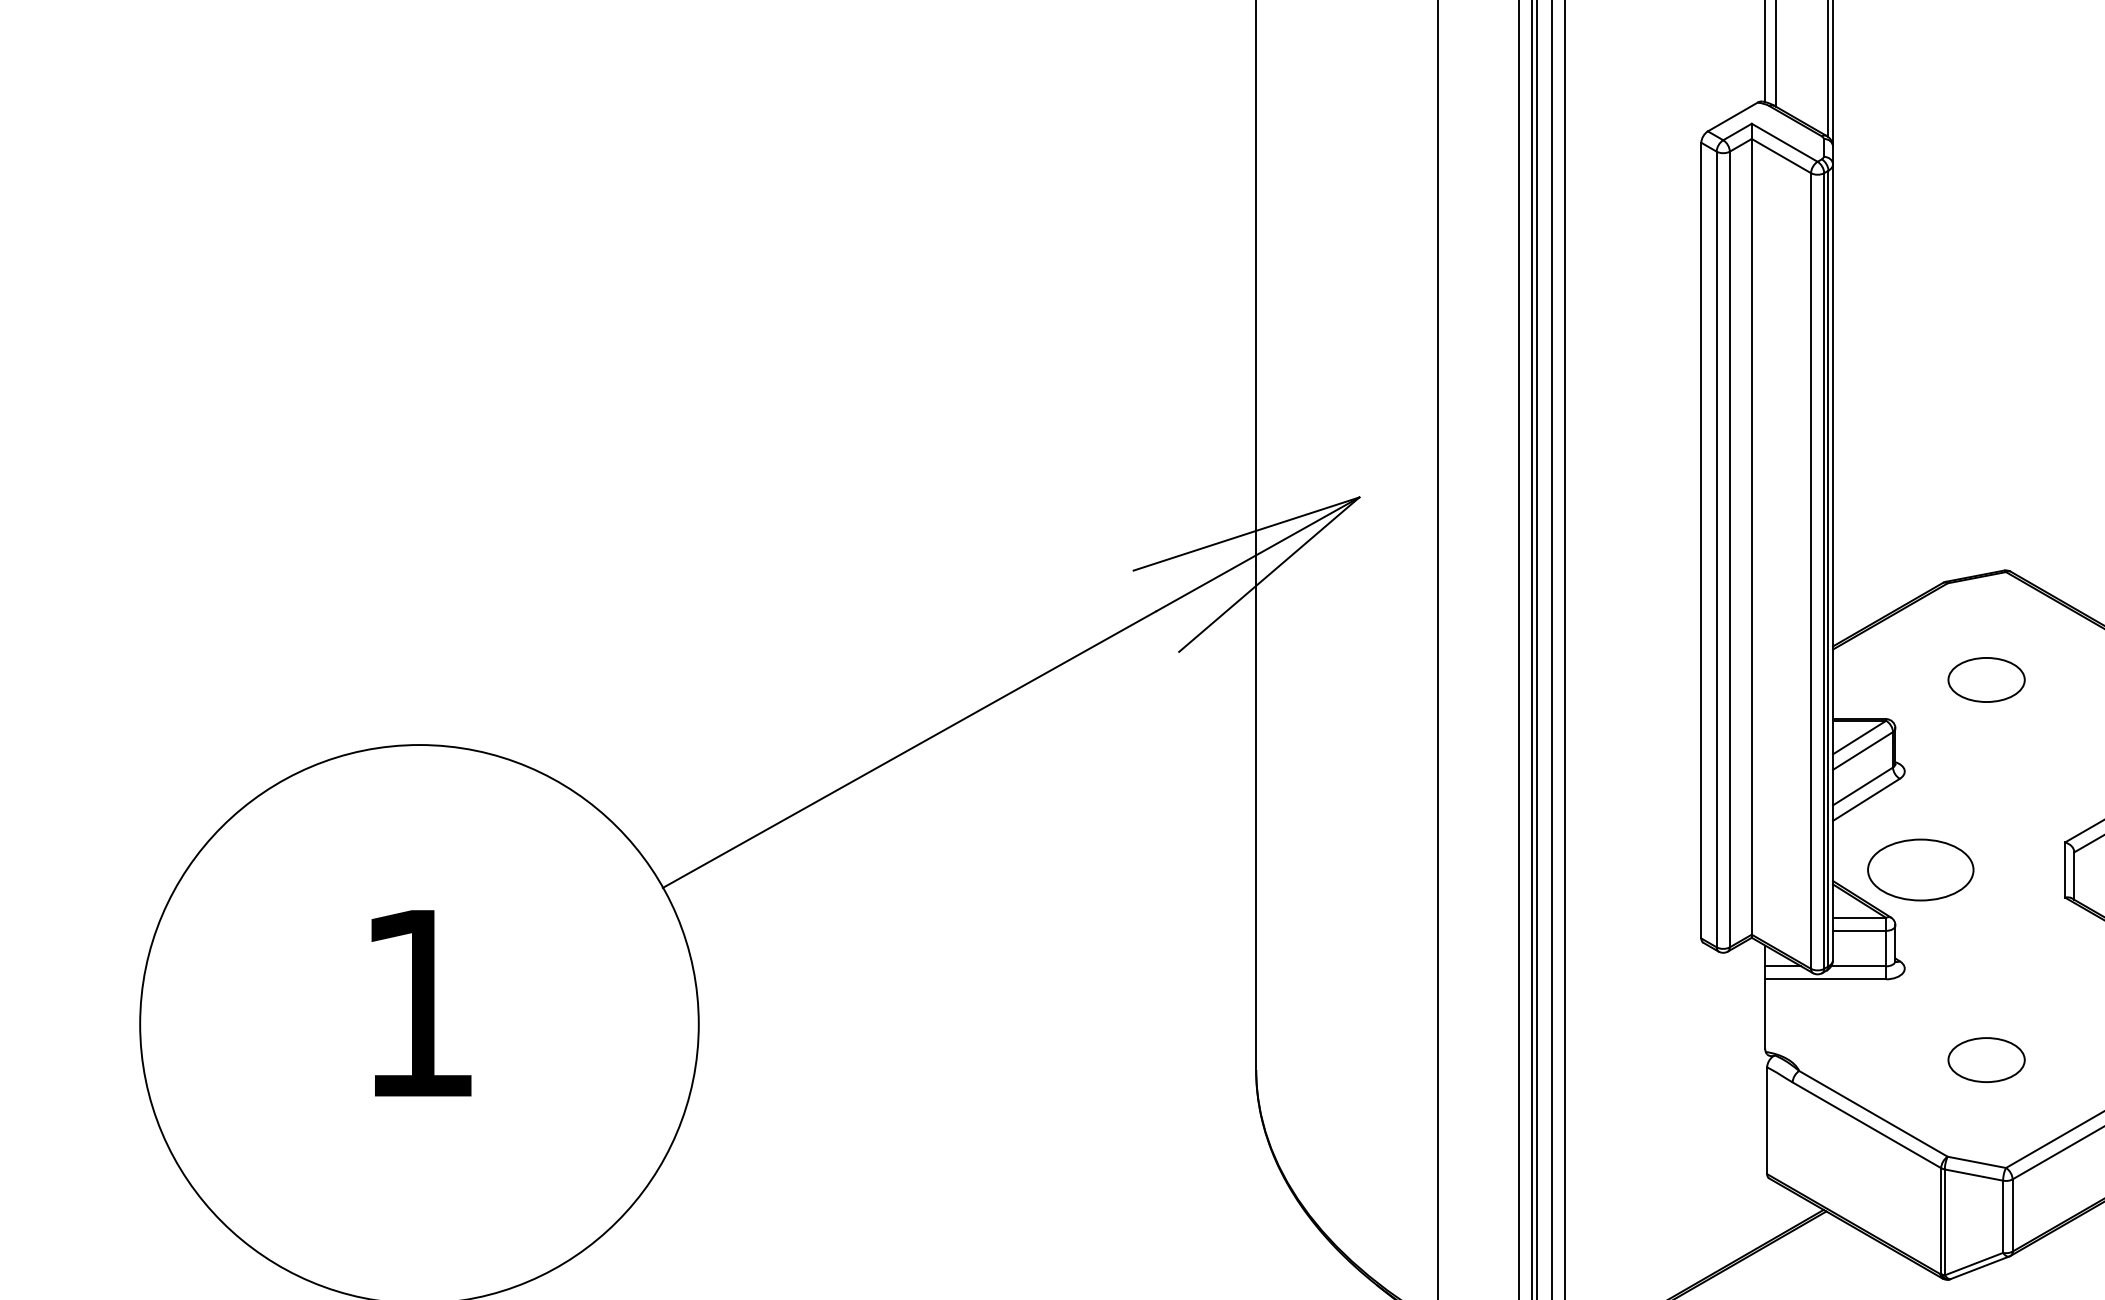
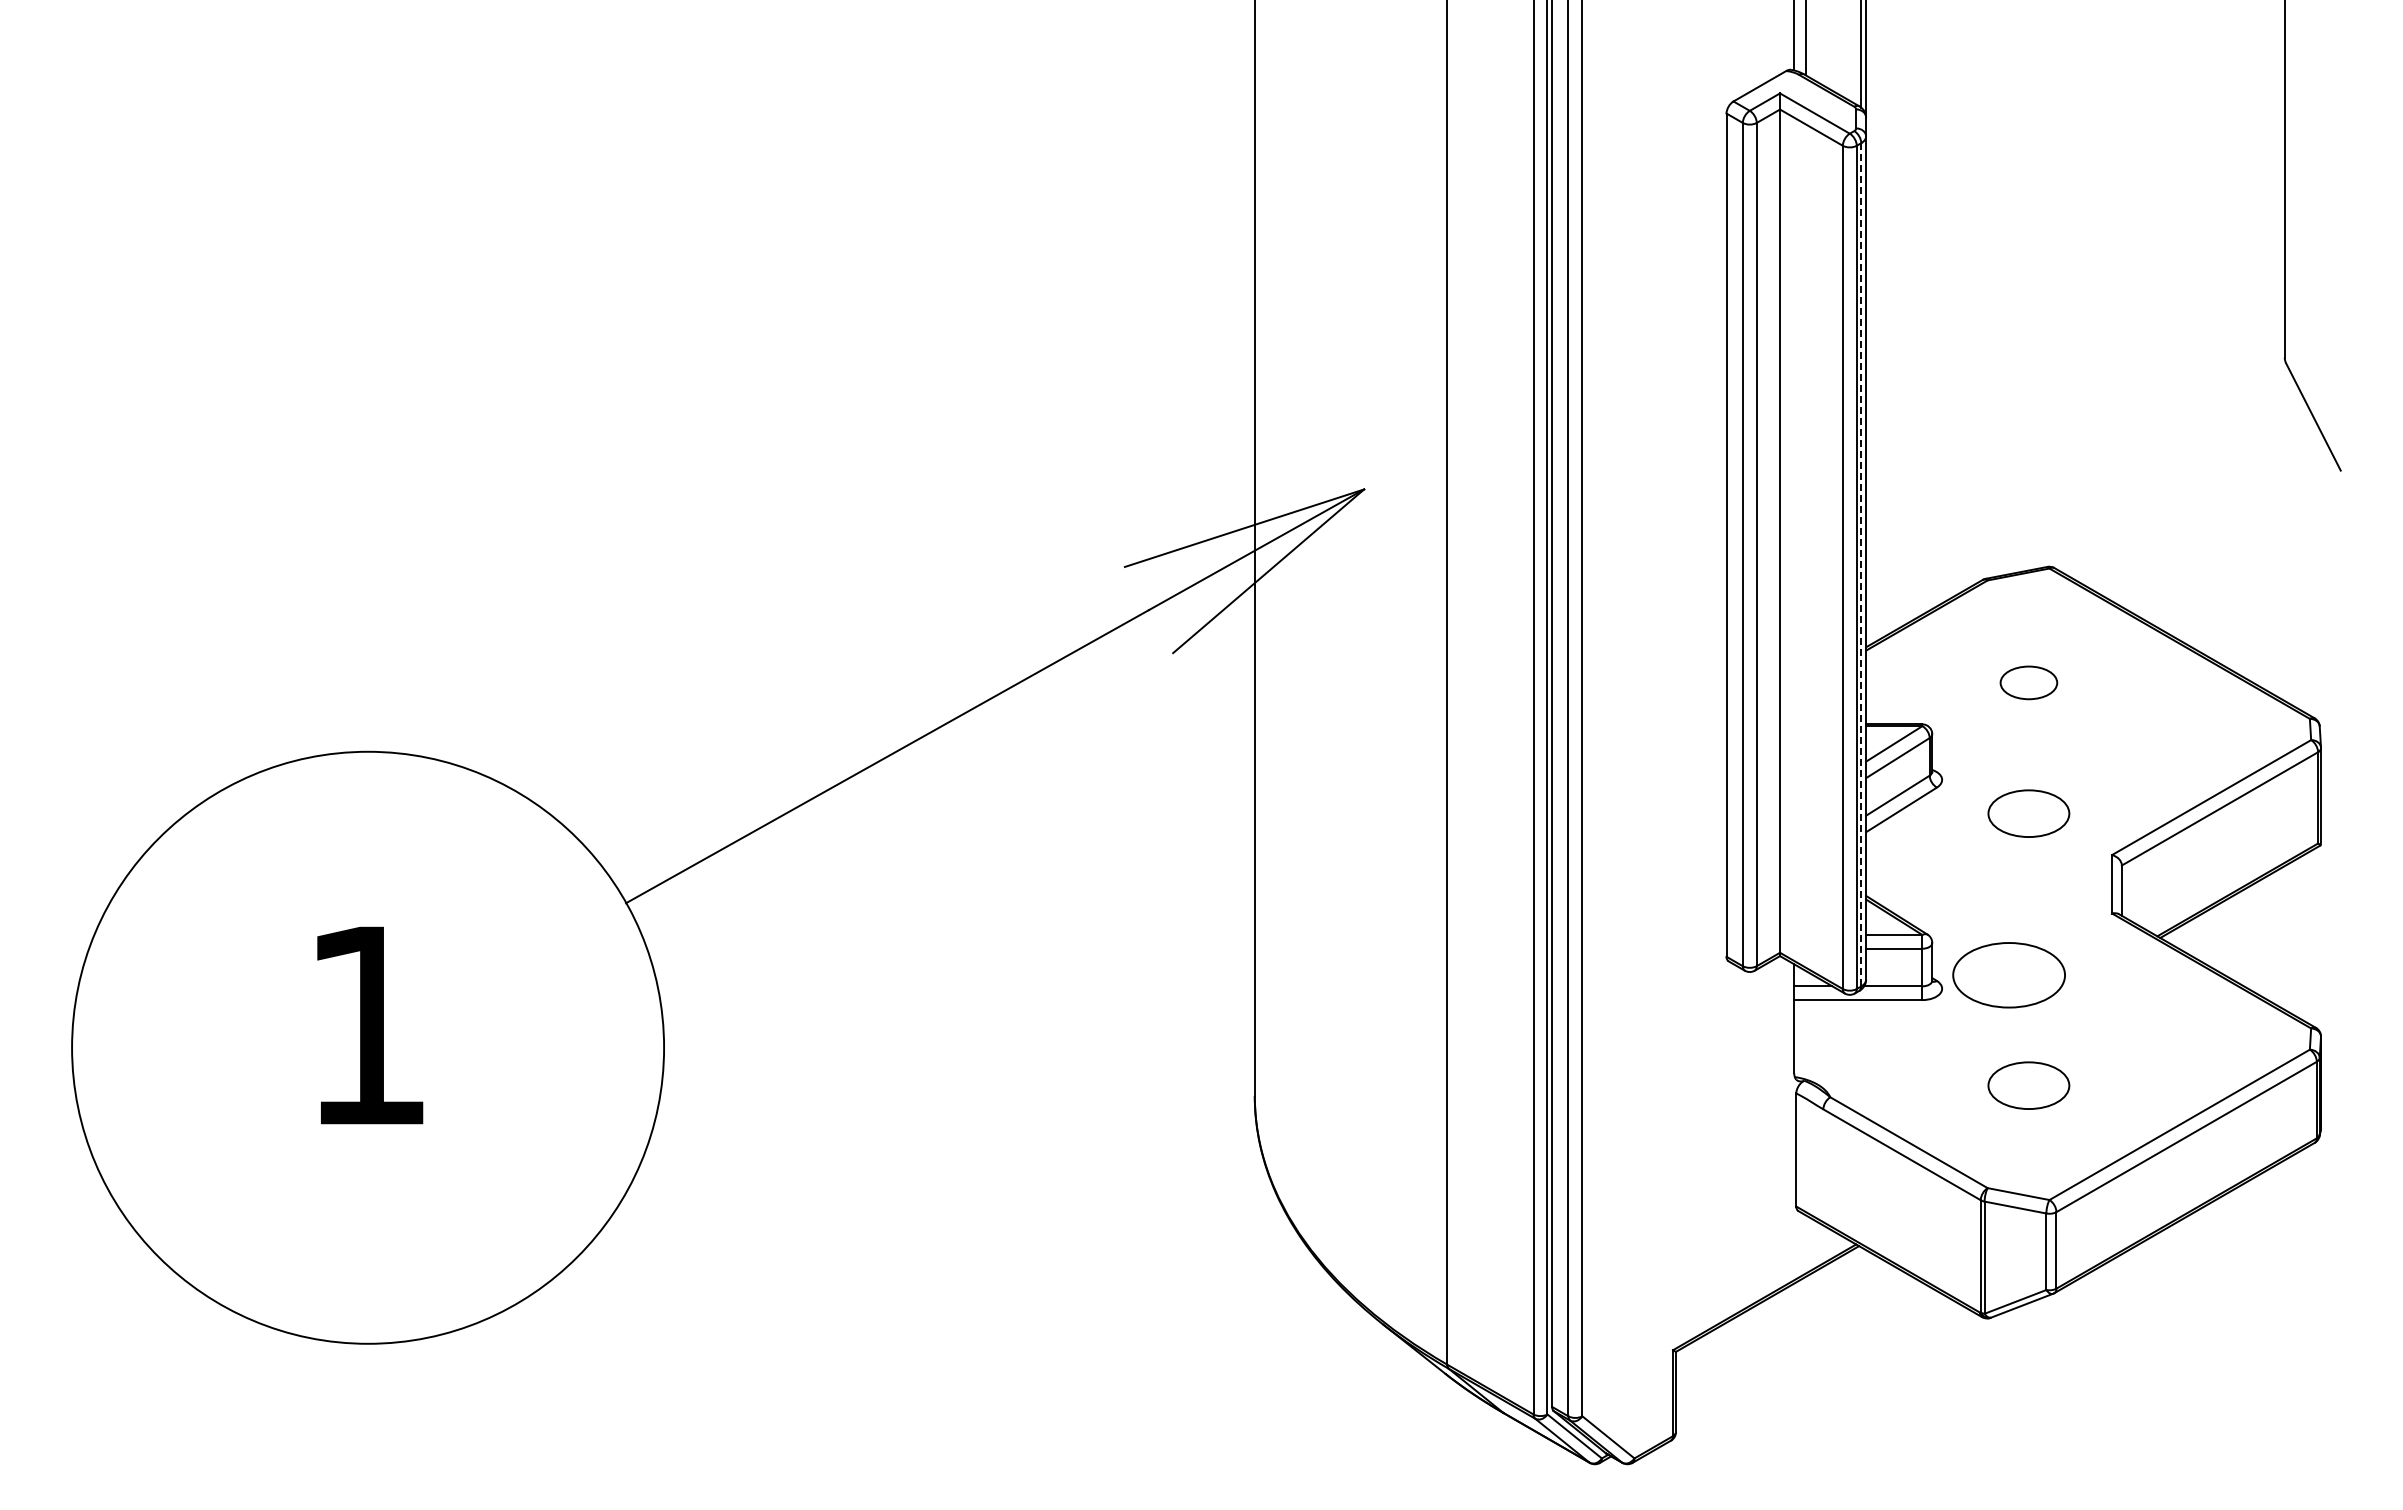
line: (1828, 568) -> (1861, 564), solid -> dashed
part: (1986, 679) -> (2028, 682), size x0.7
part: (1986, 803) -> (2028, 813), added
part: (1920, 870) -> (2008, 975), moved

